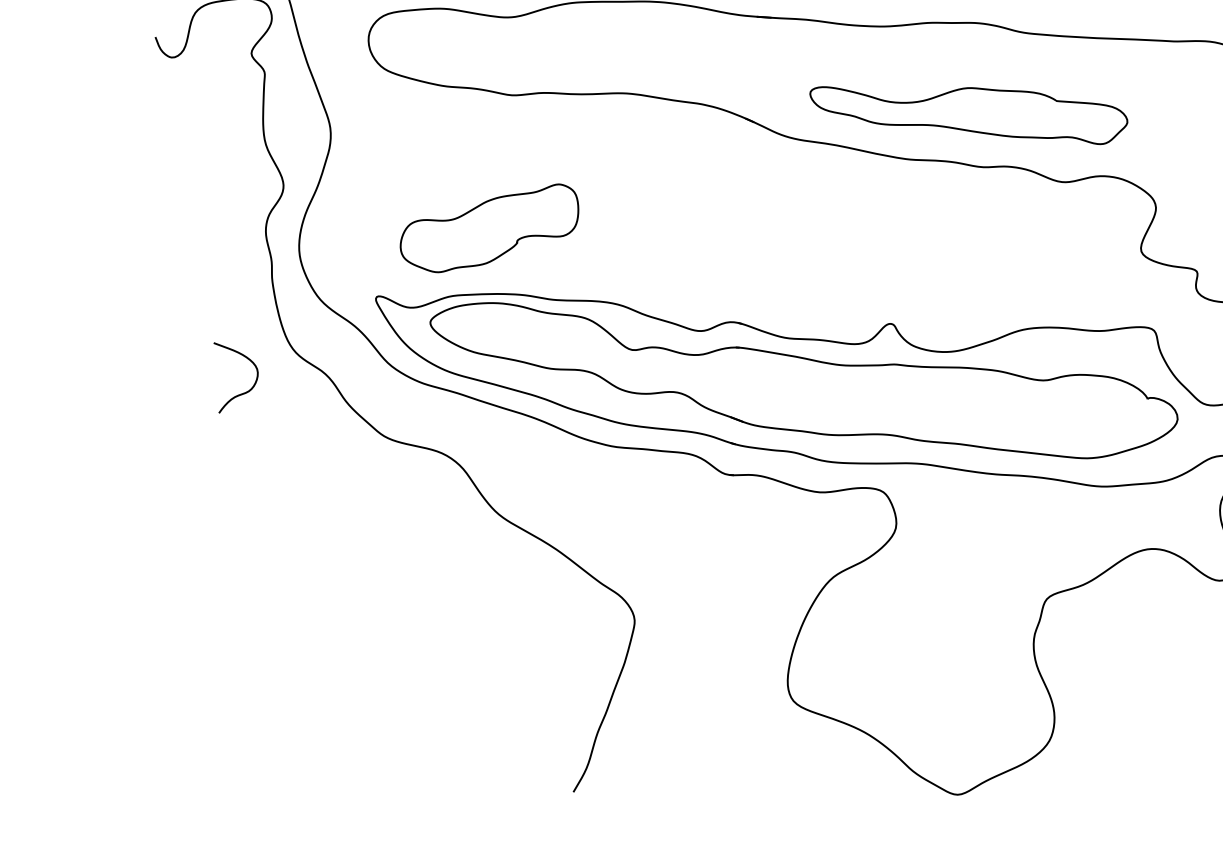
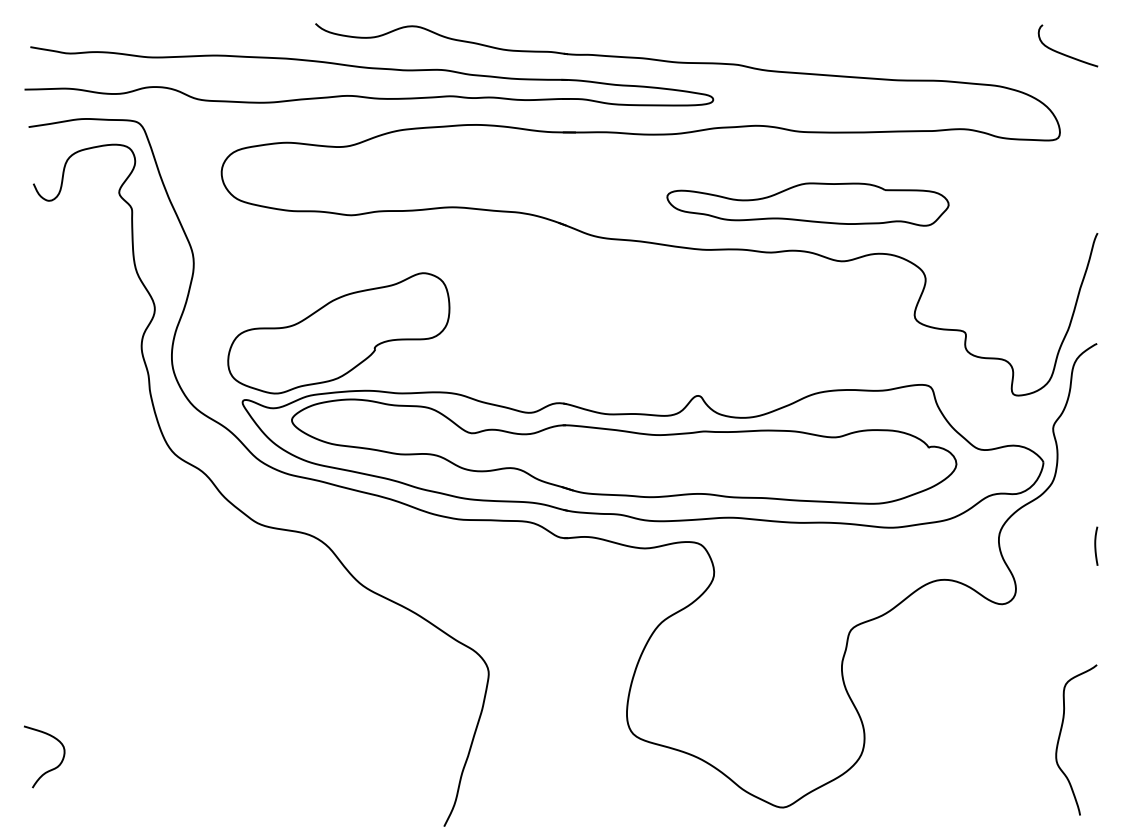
part: (968, 111) -> (807, 204), moved
part: (489, 227) -> (338, 333), size x1.43
curve: (240, 393) -> (50, 769), moved

